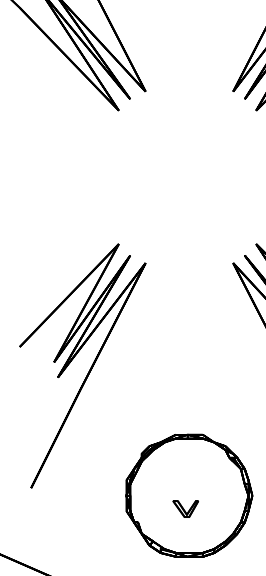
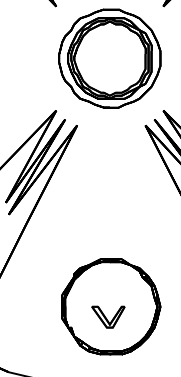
part: (187, 177) -> (109, 58), added
part: (185, 508) -> (108, 316), size x1.67

